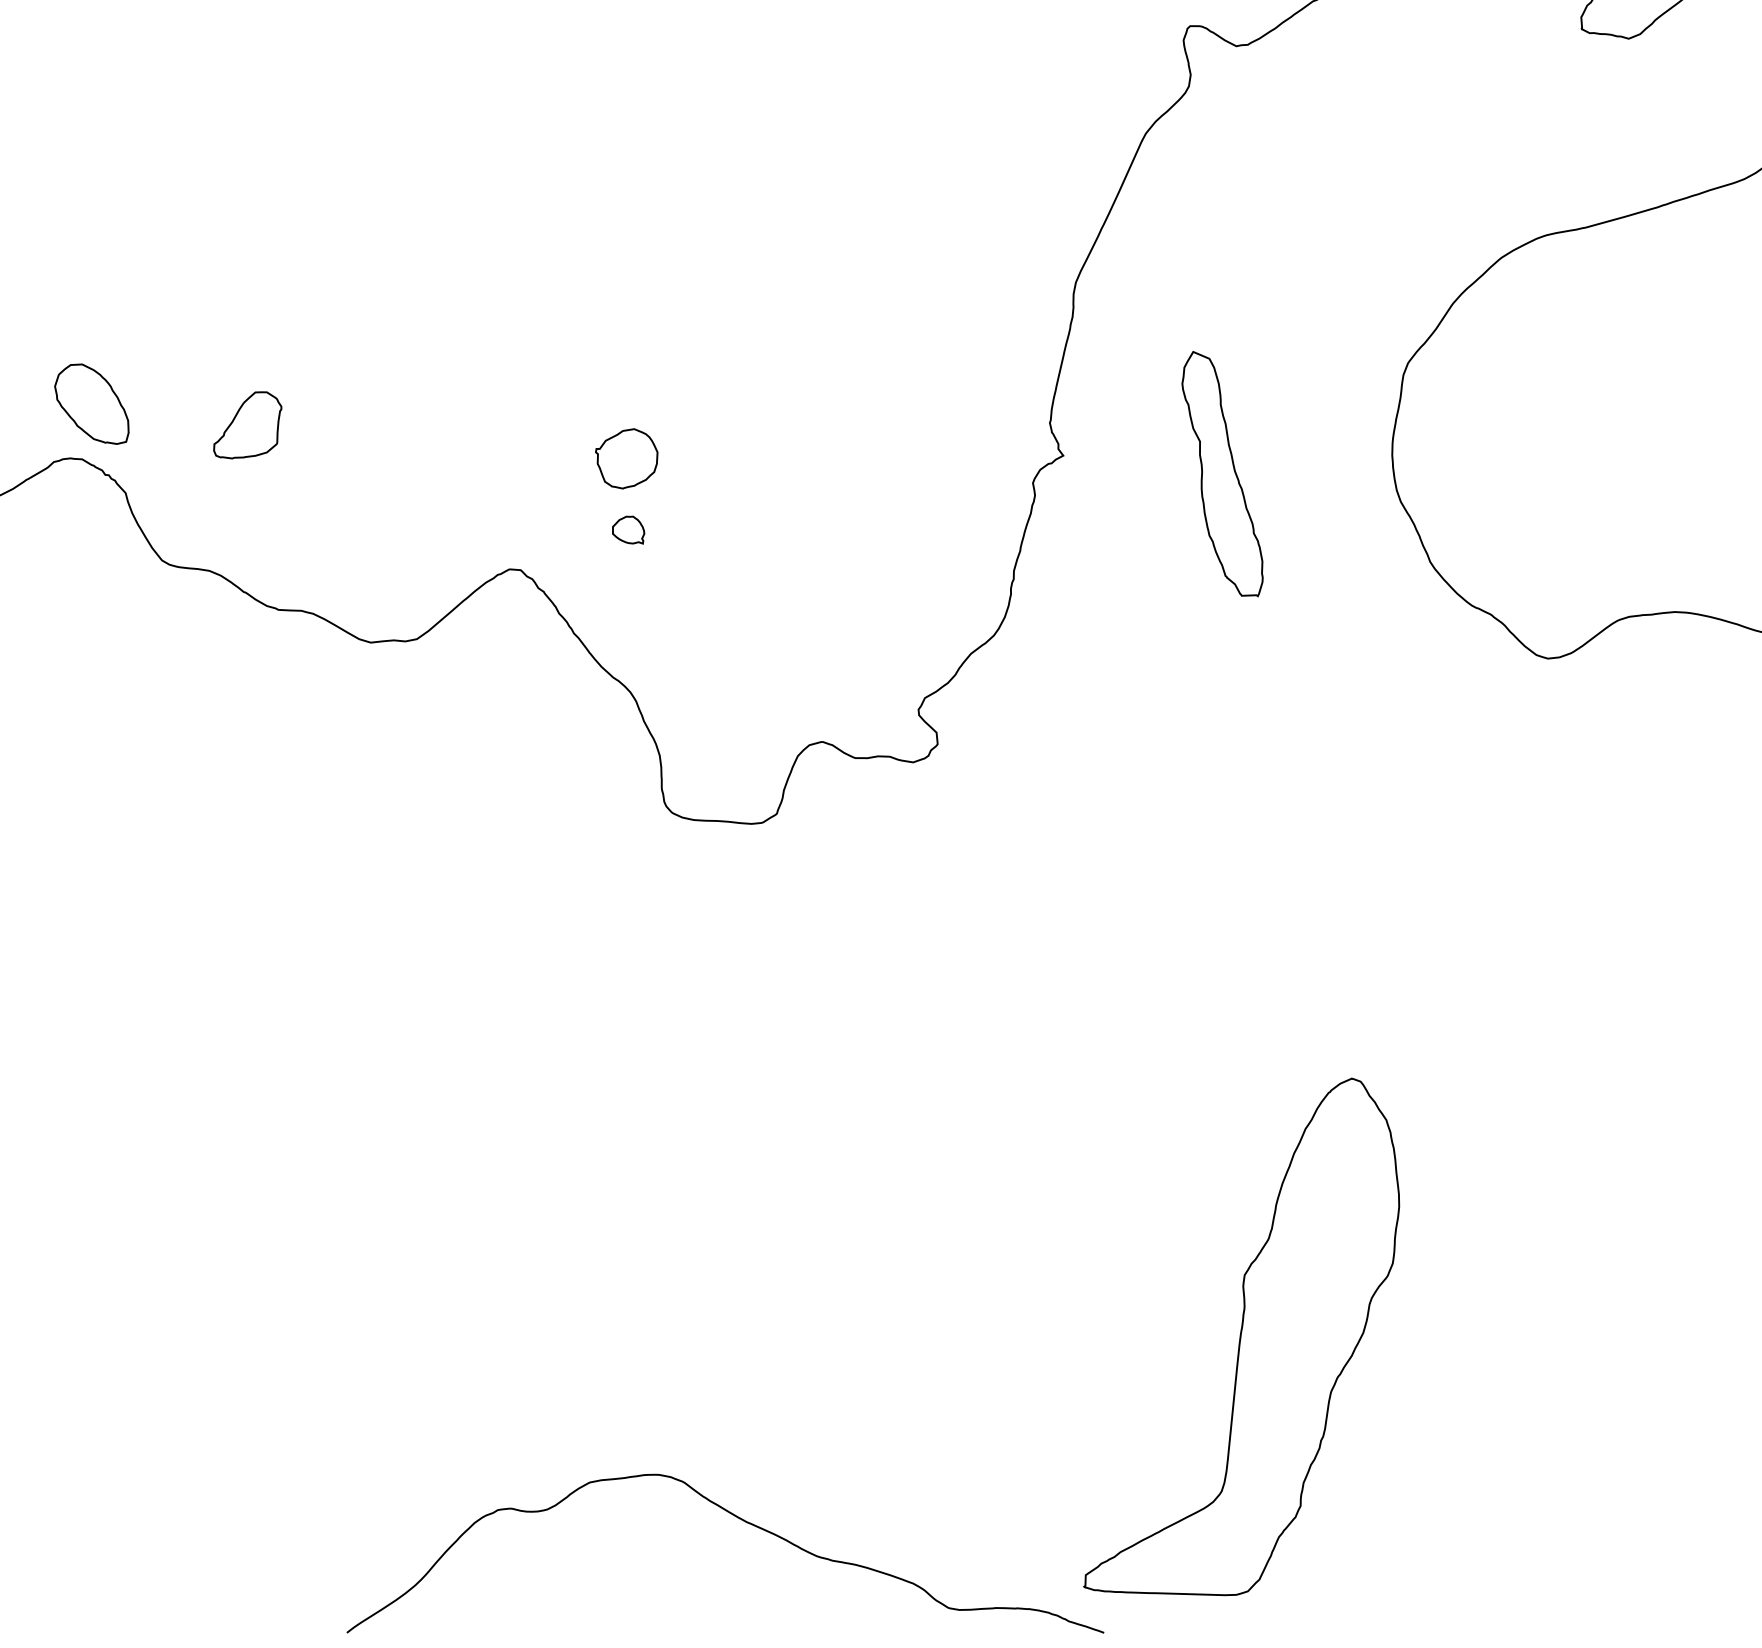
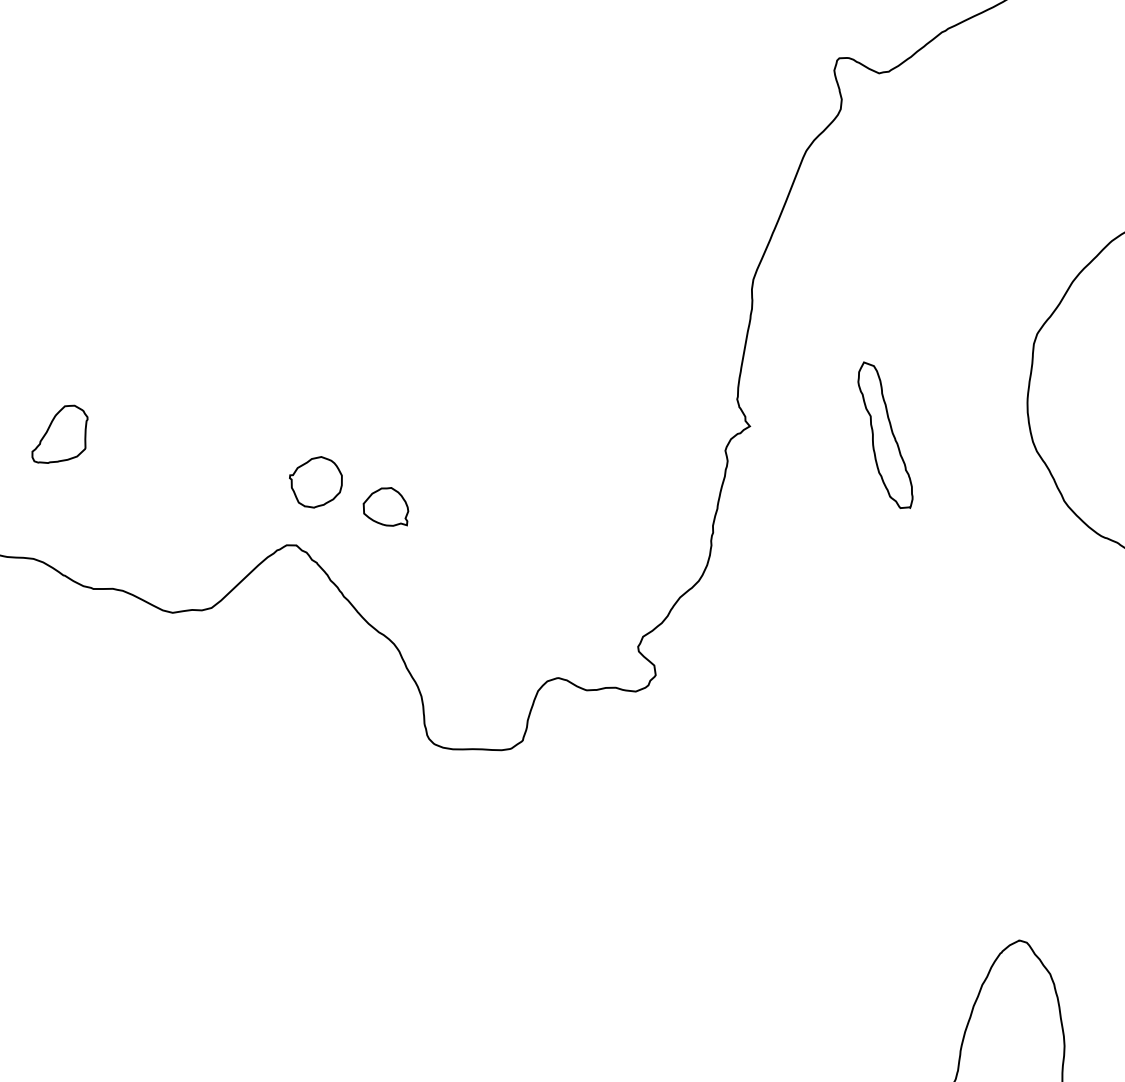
part: (626, 458) -> (315, 482), moved
part: (1222, 473) -> (885, 434), size x0.71
part: (628, 529) -> (385, 506), size x1.67

